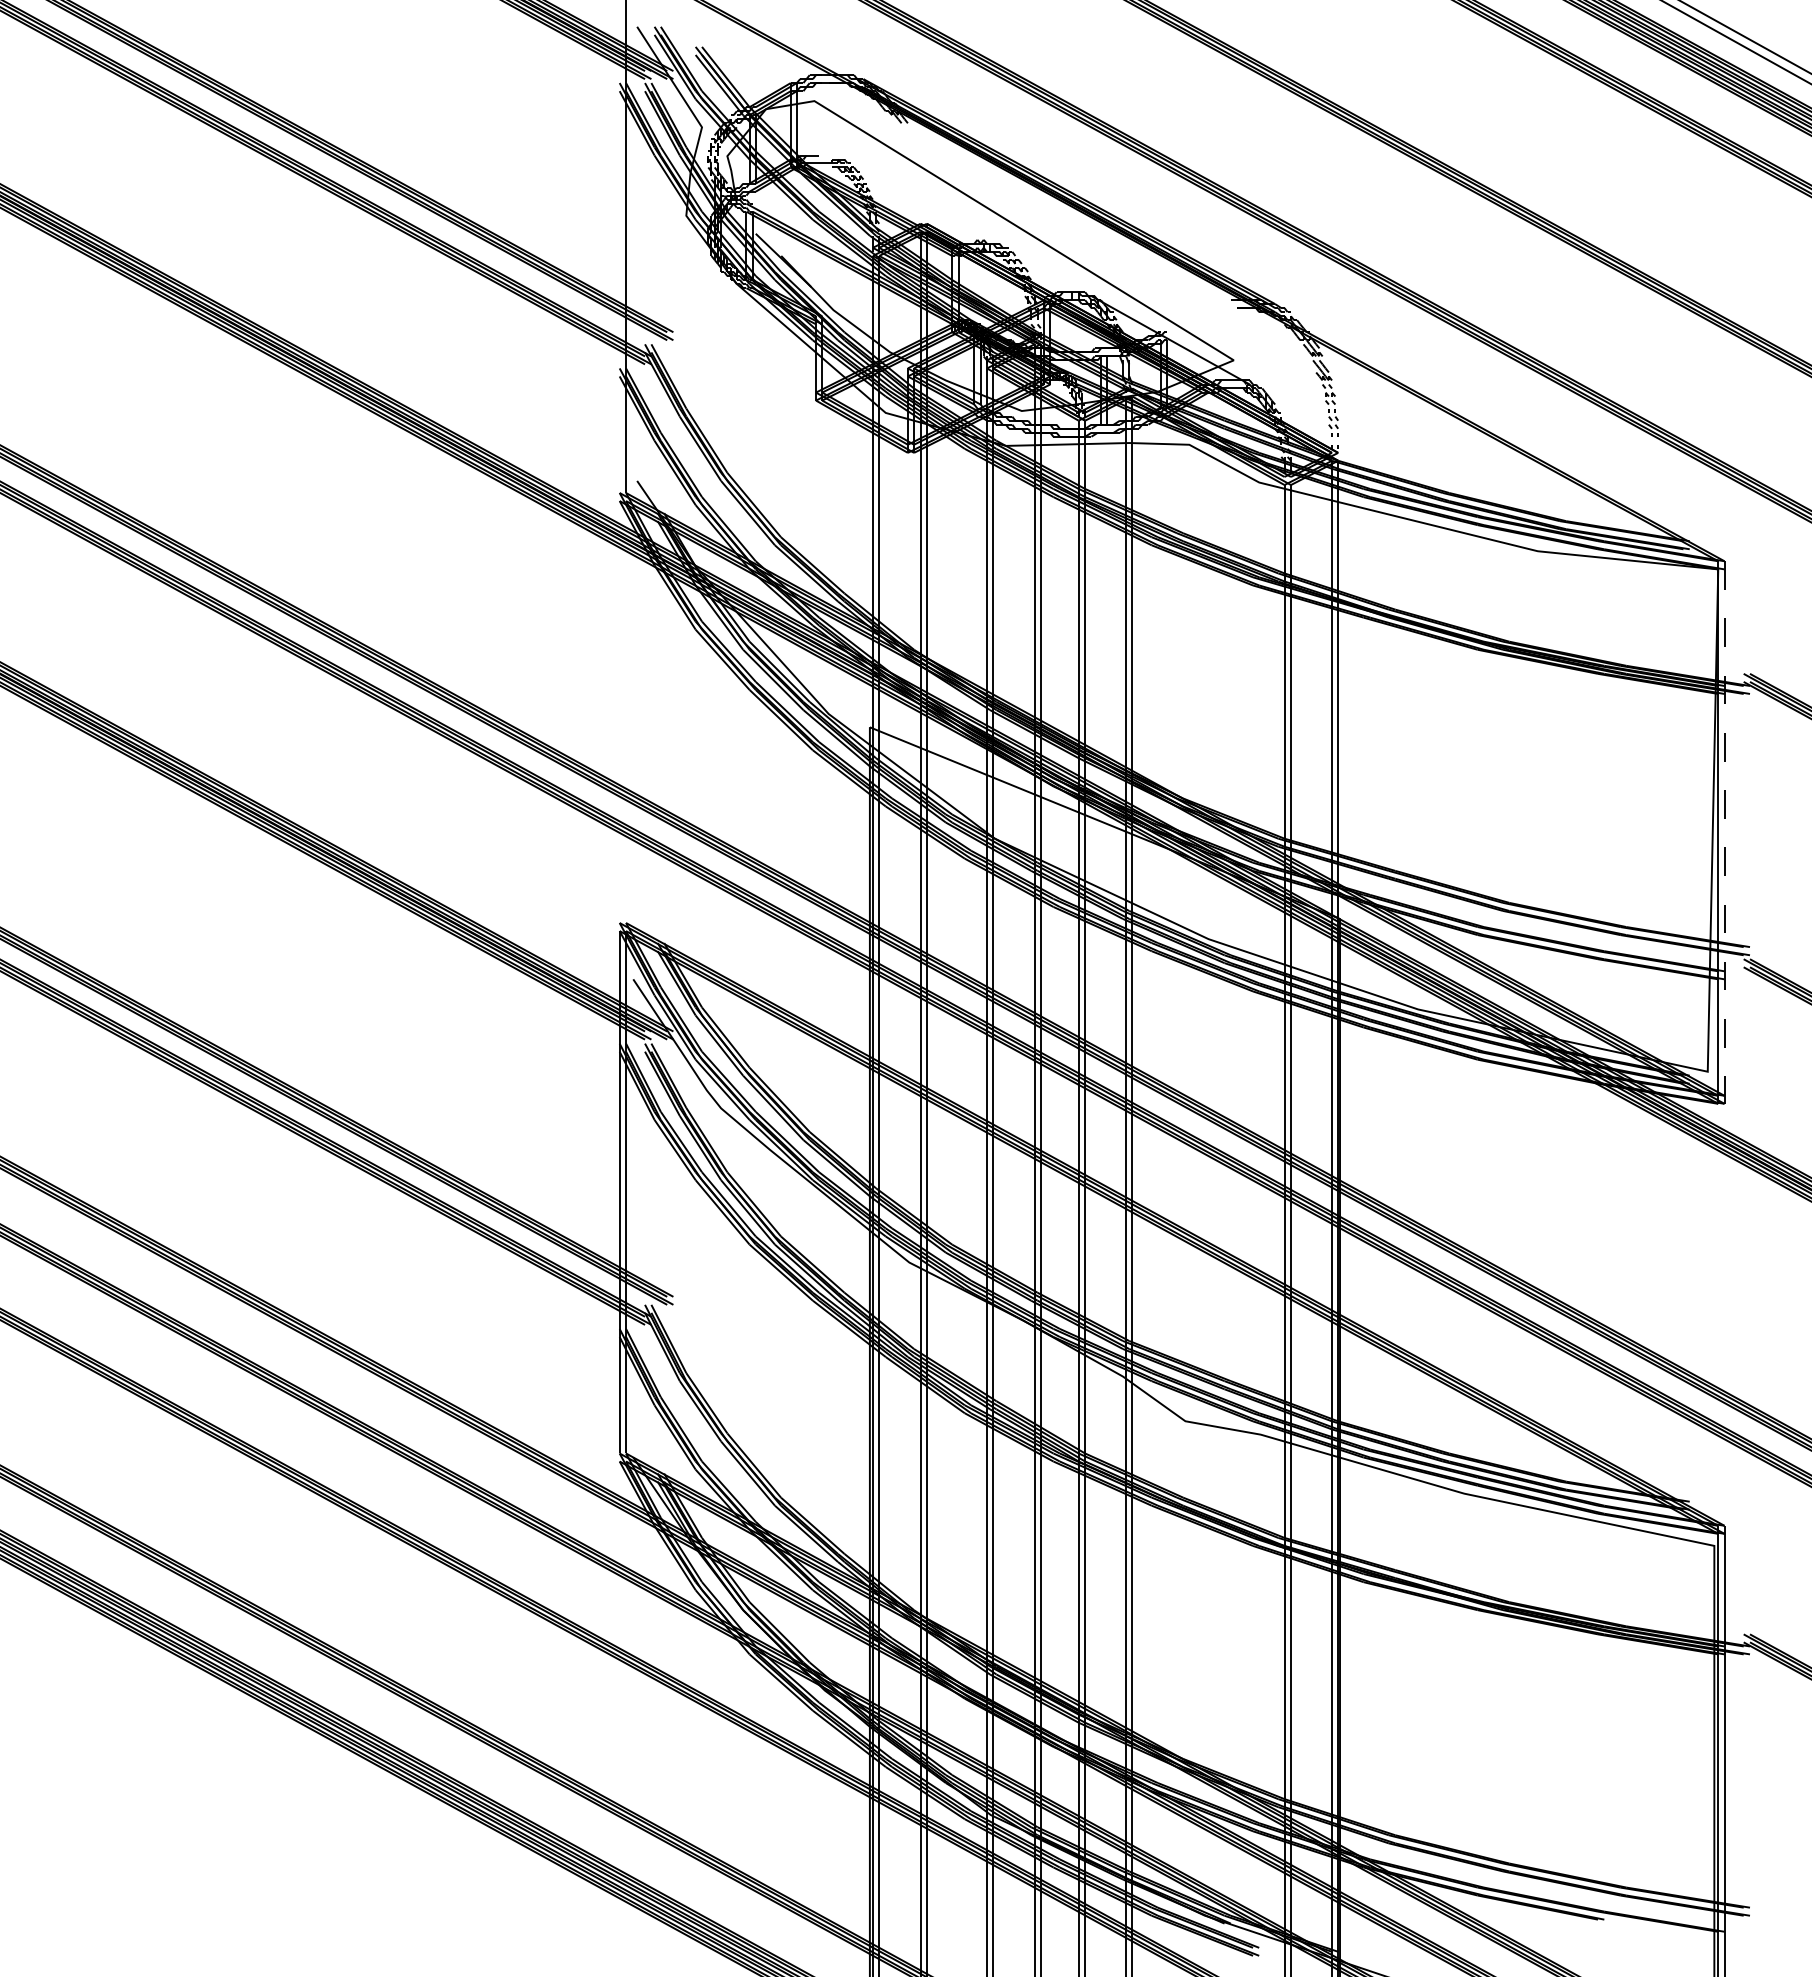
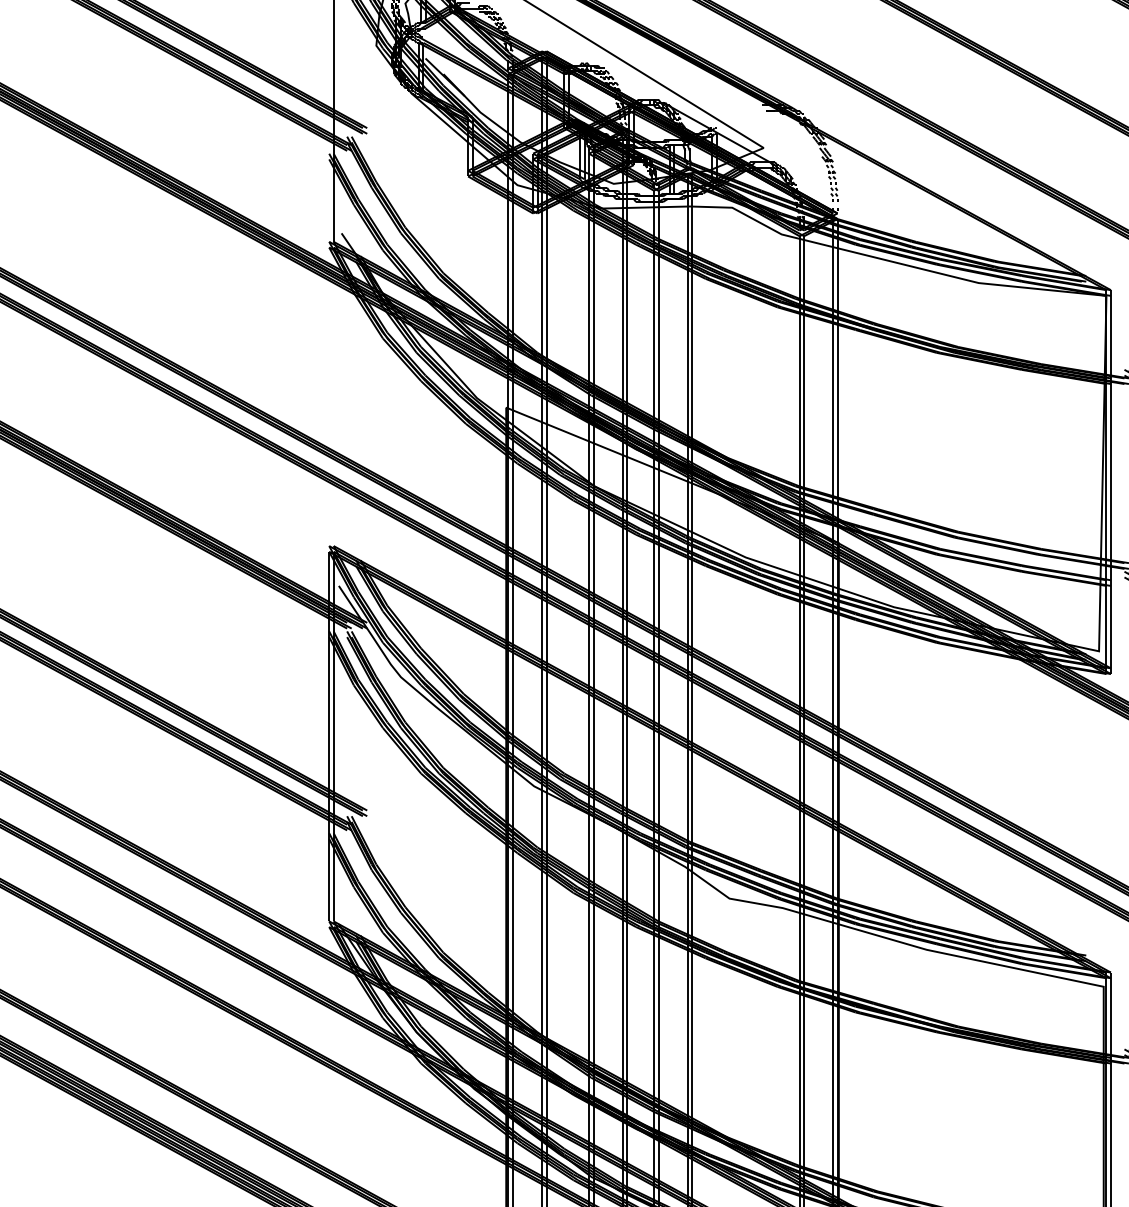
line: (1724, 833) -> (1110, 482), dashed -> solid

